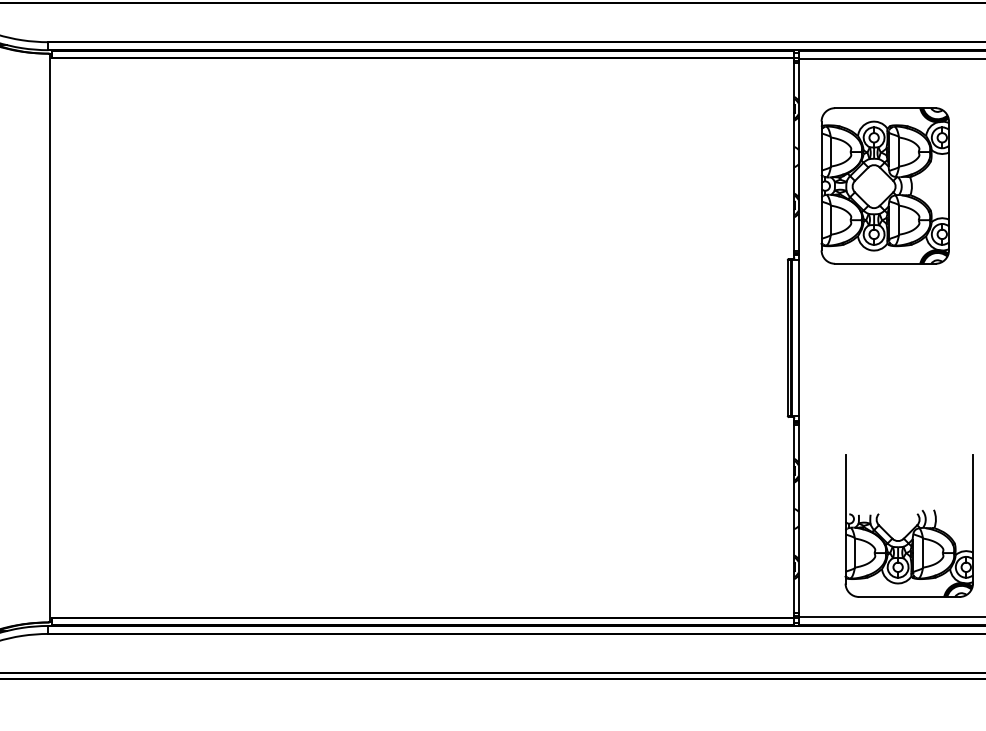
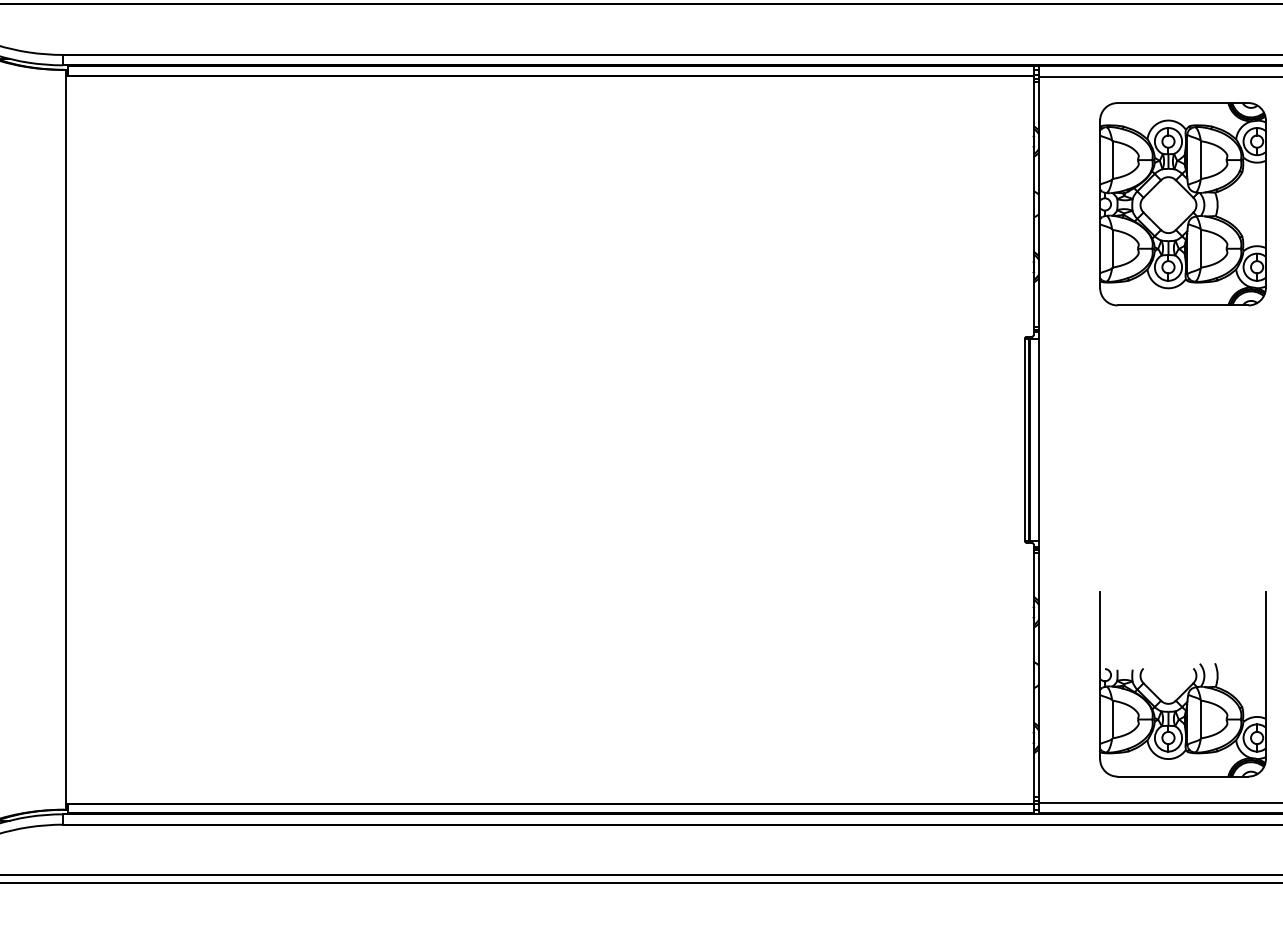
part: (884, 185) -> (1181, 203), moved

